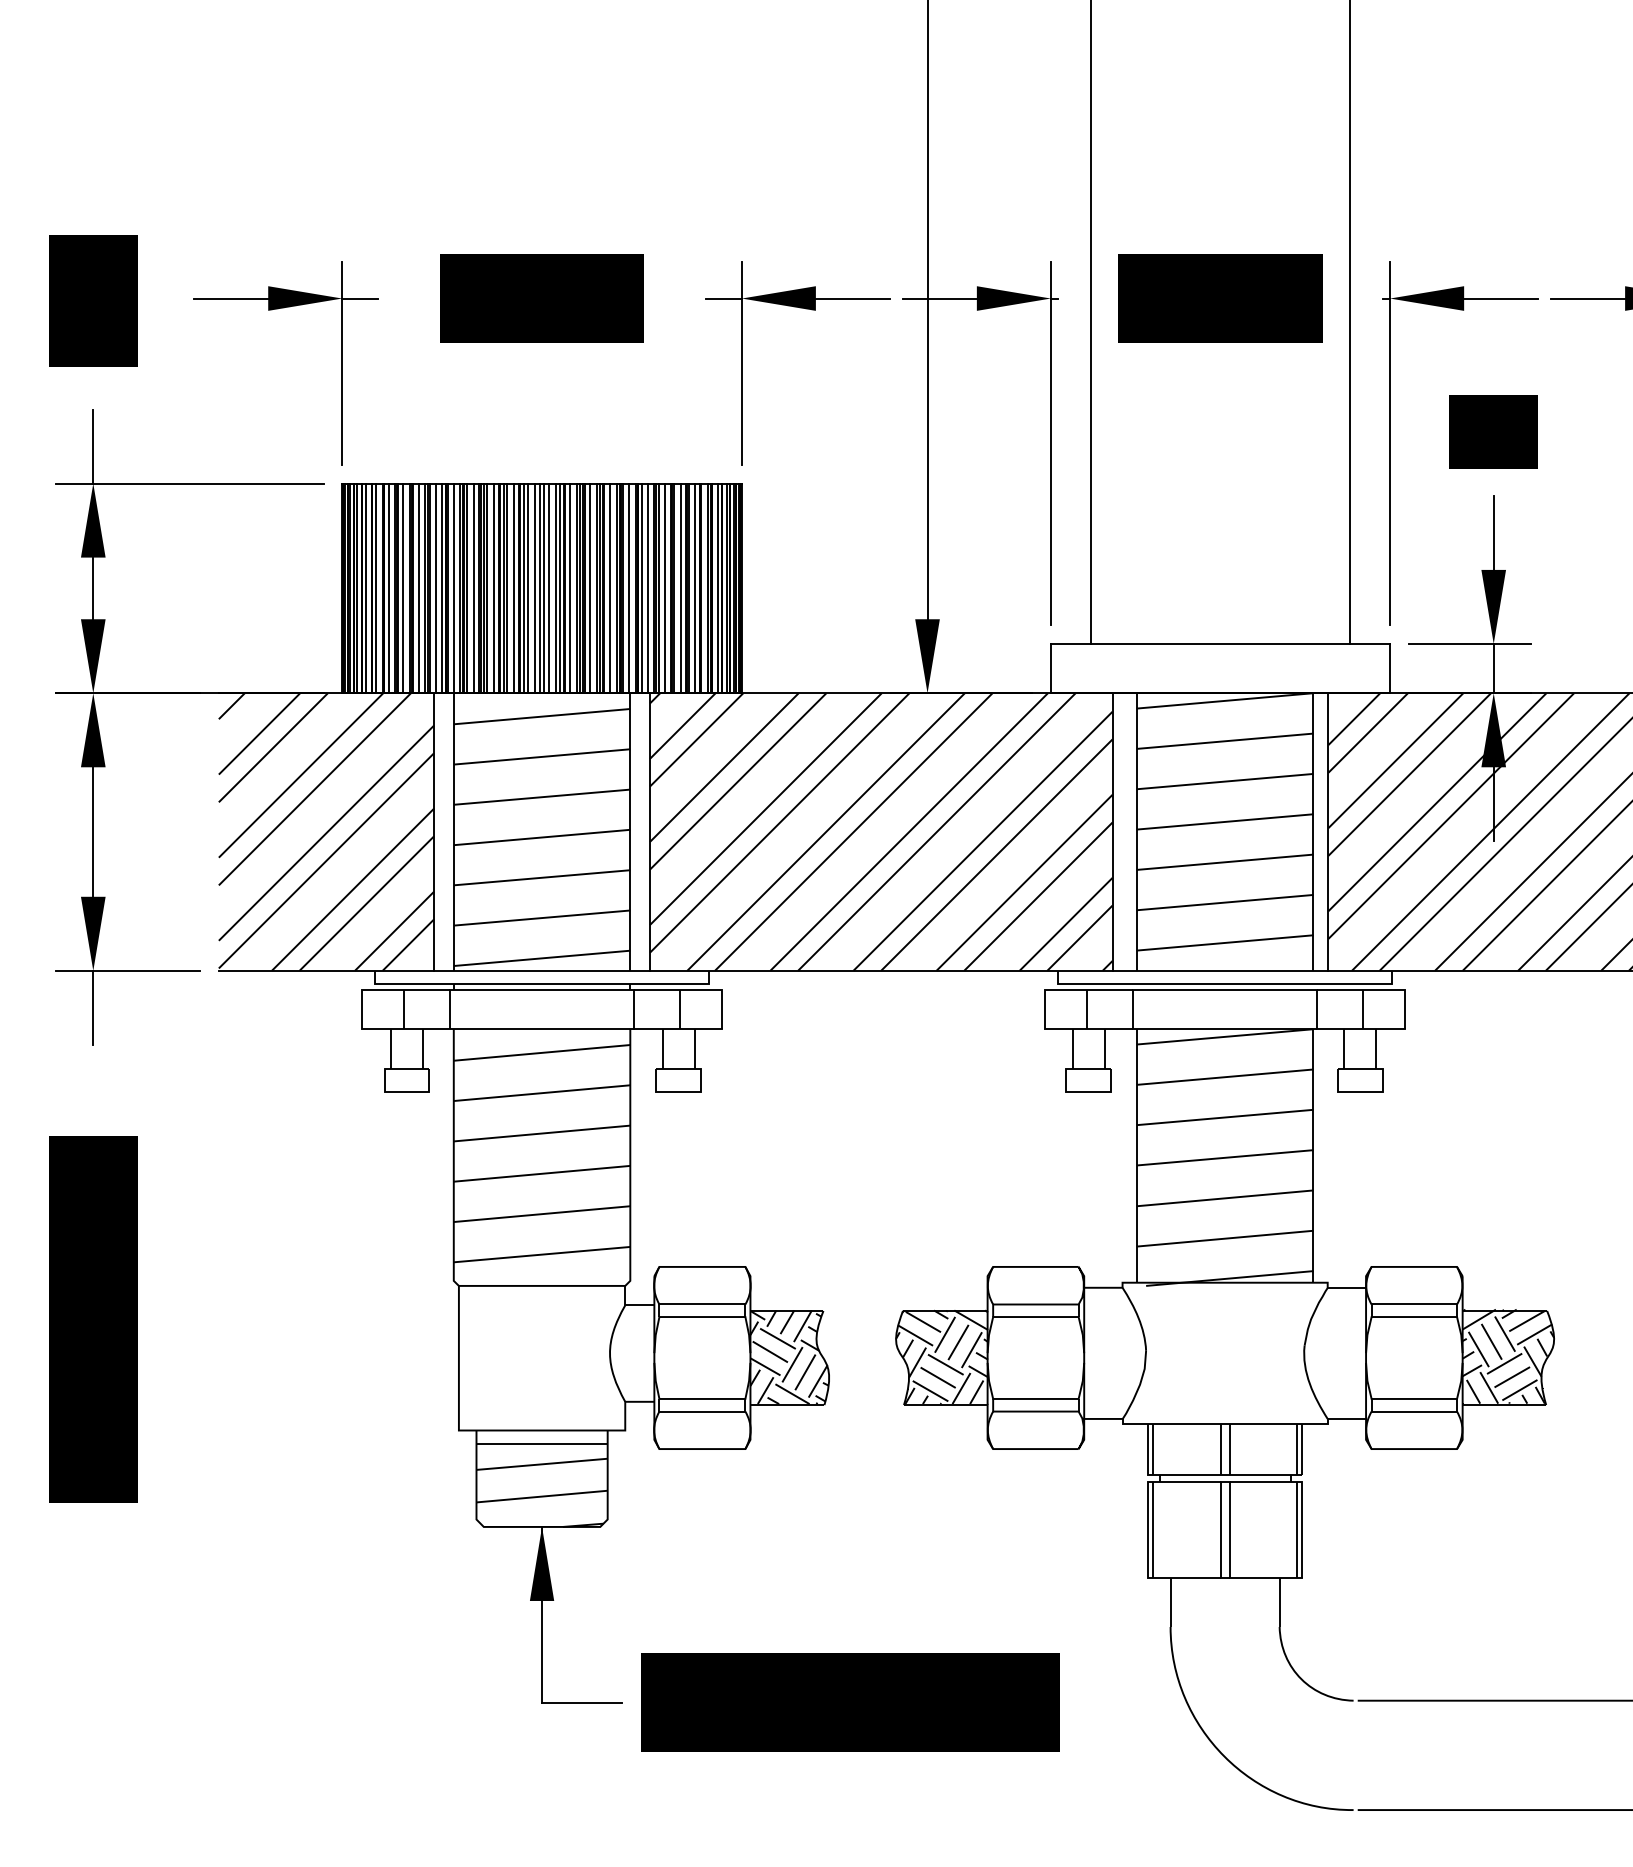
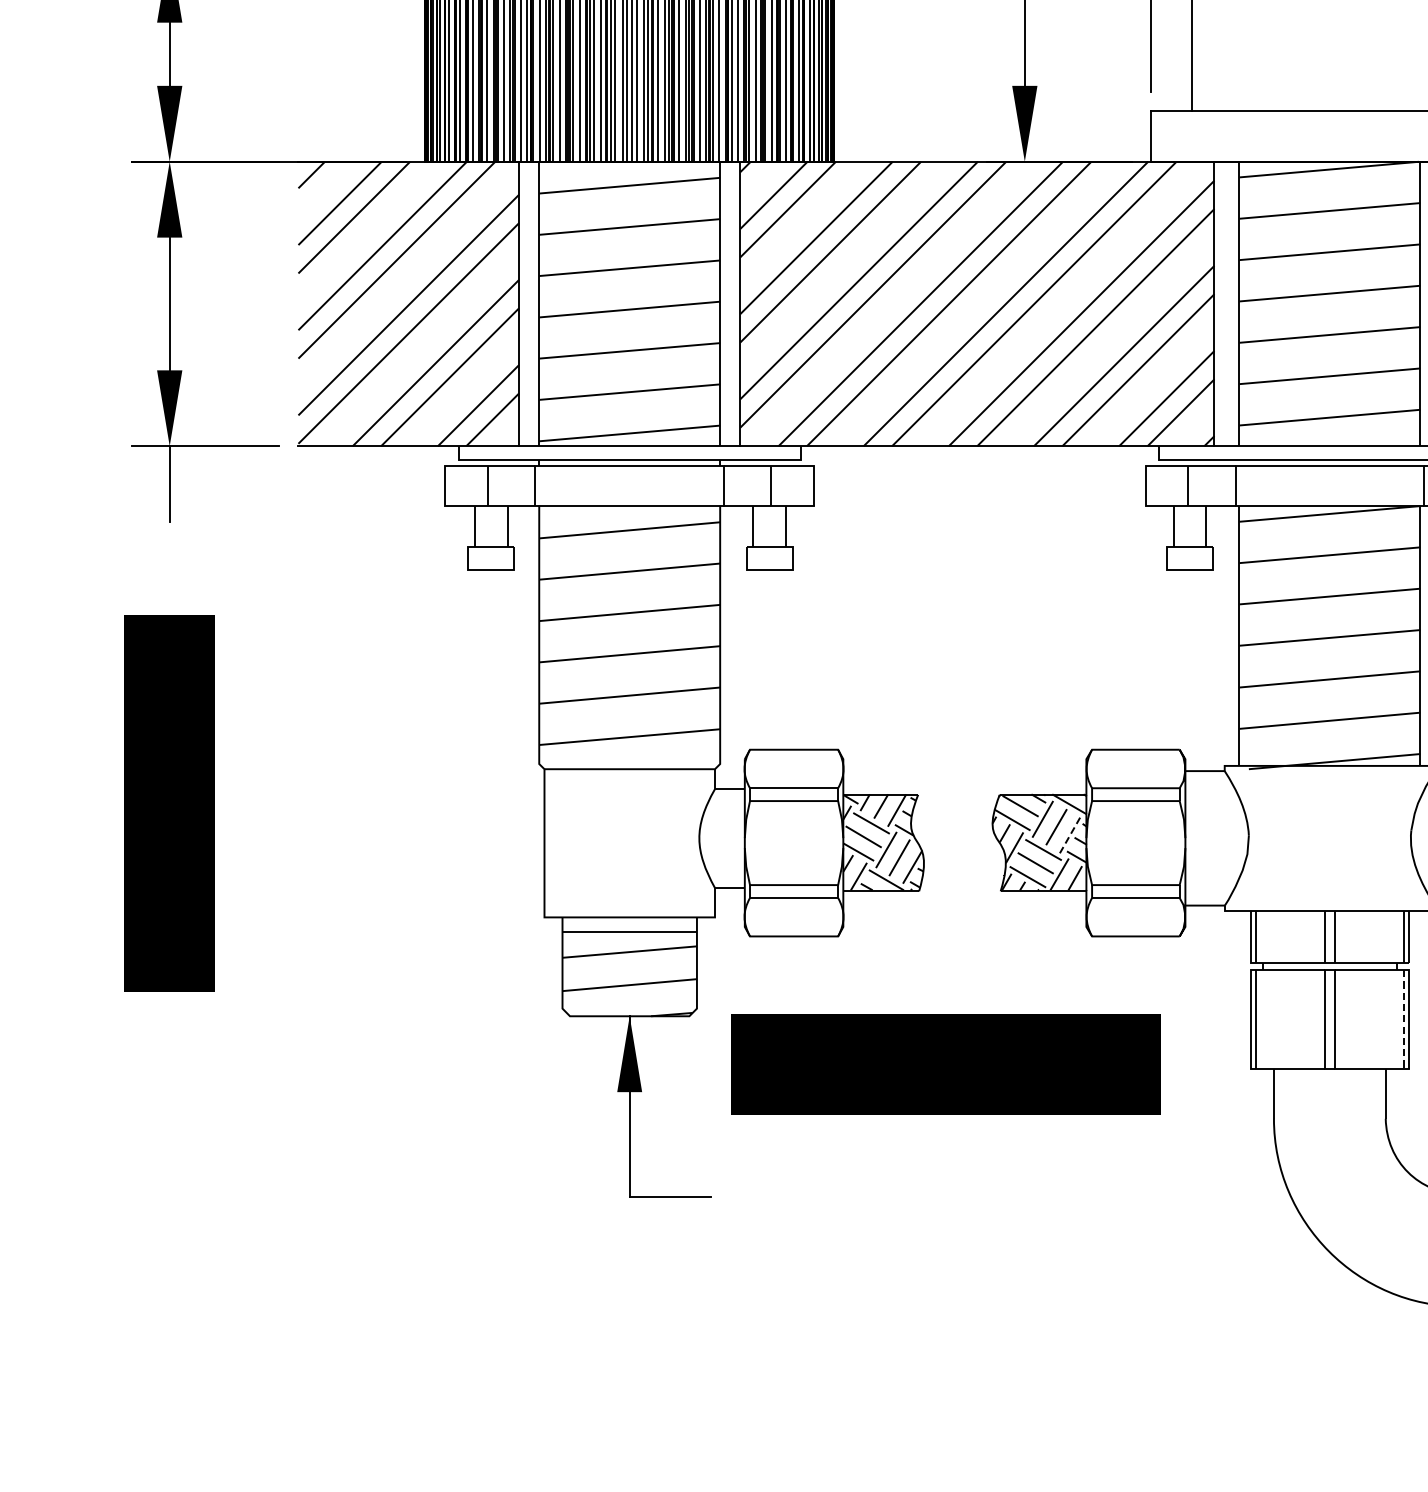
line: (971, 1350) -> (1069, 835), solid -> dashed
line: (1297, 1530) -> (1404, 1019), solid -> dashed
part: (850, 1702) -> (945, 1063), moved

